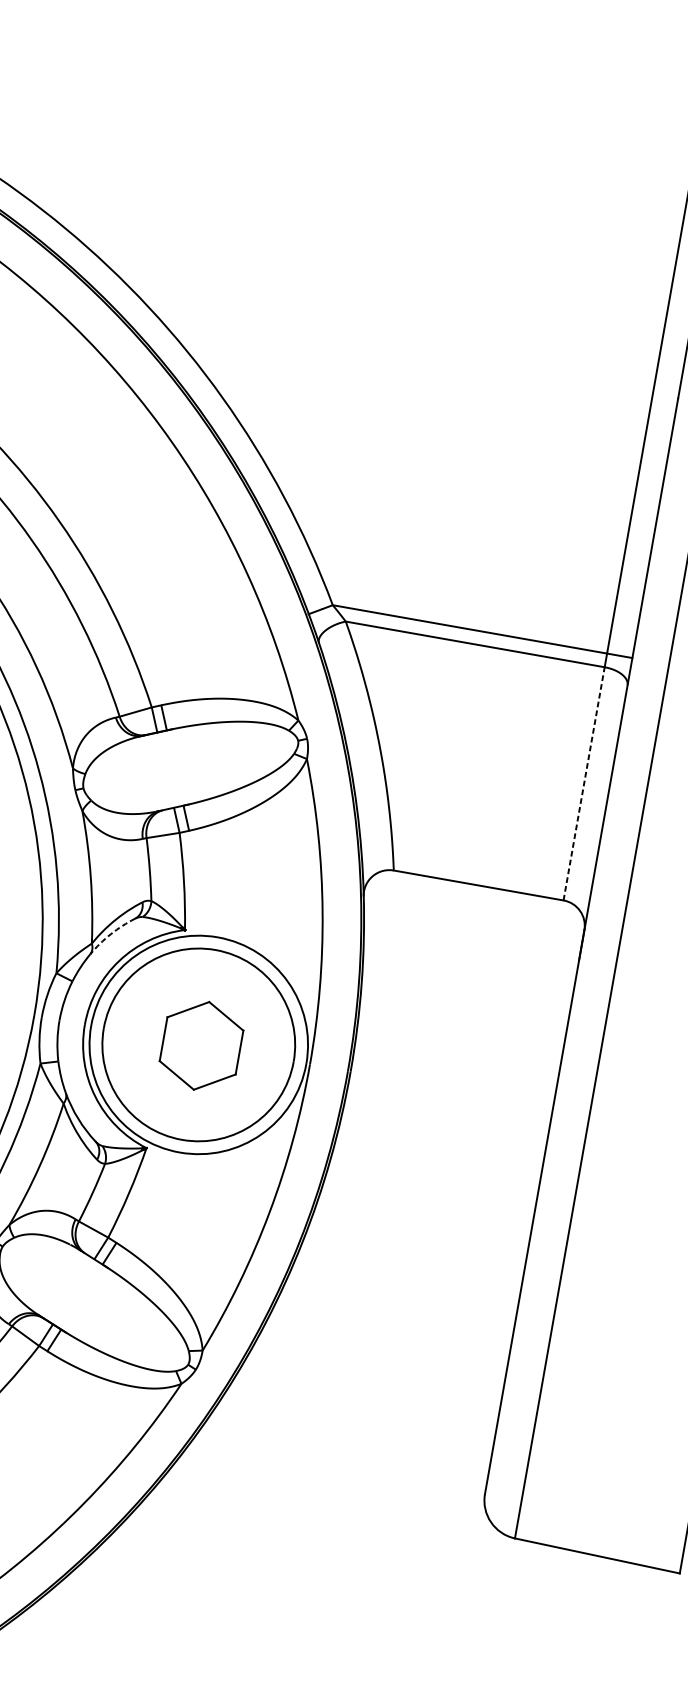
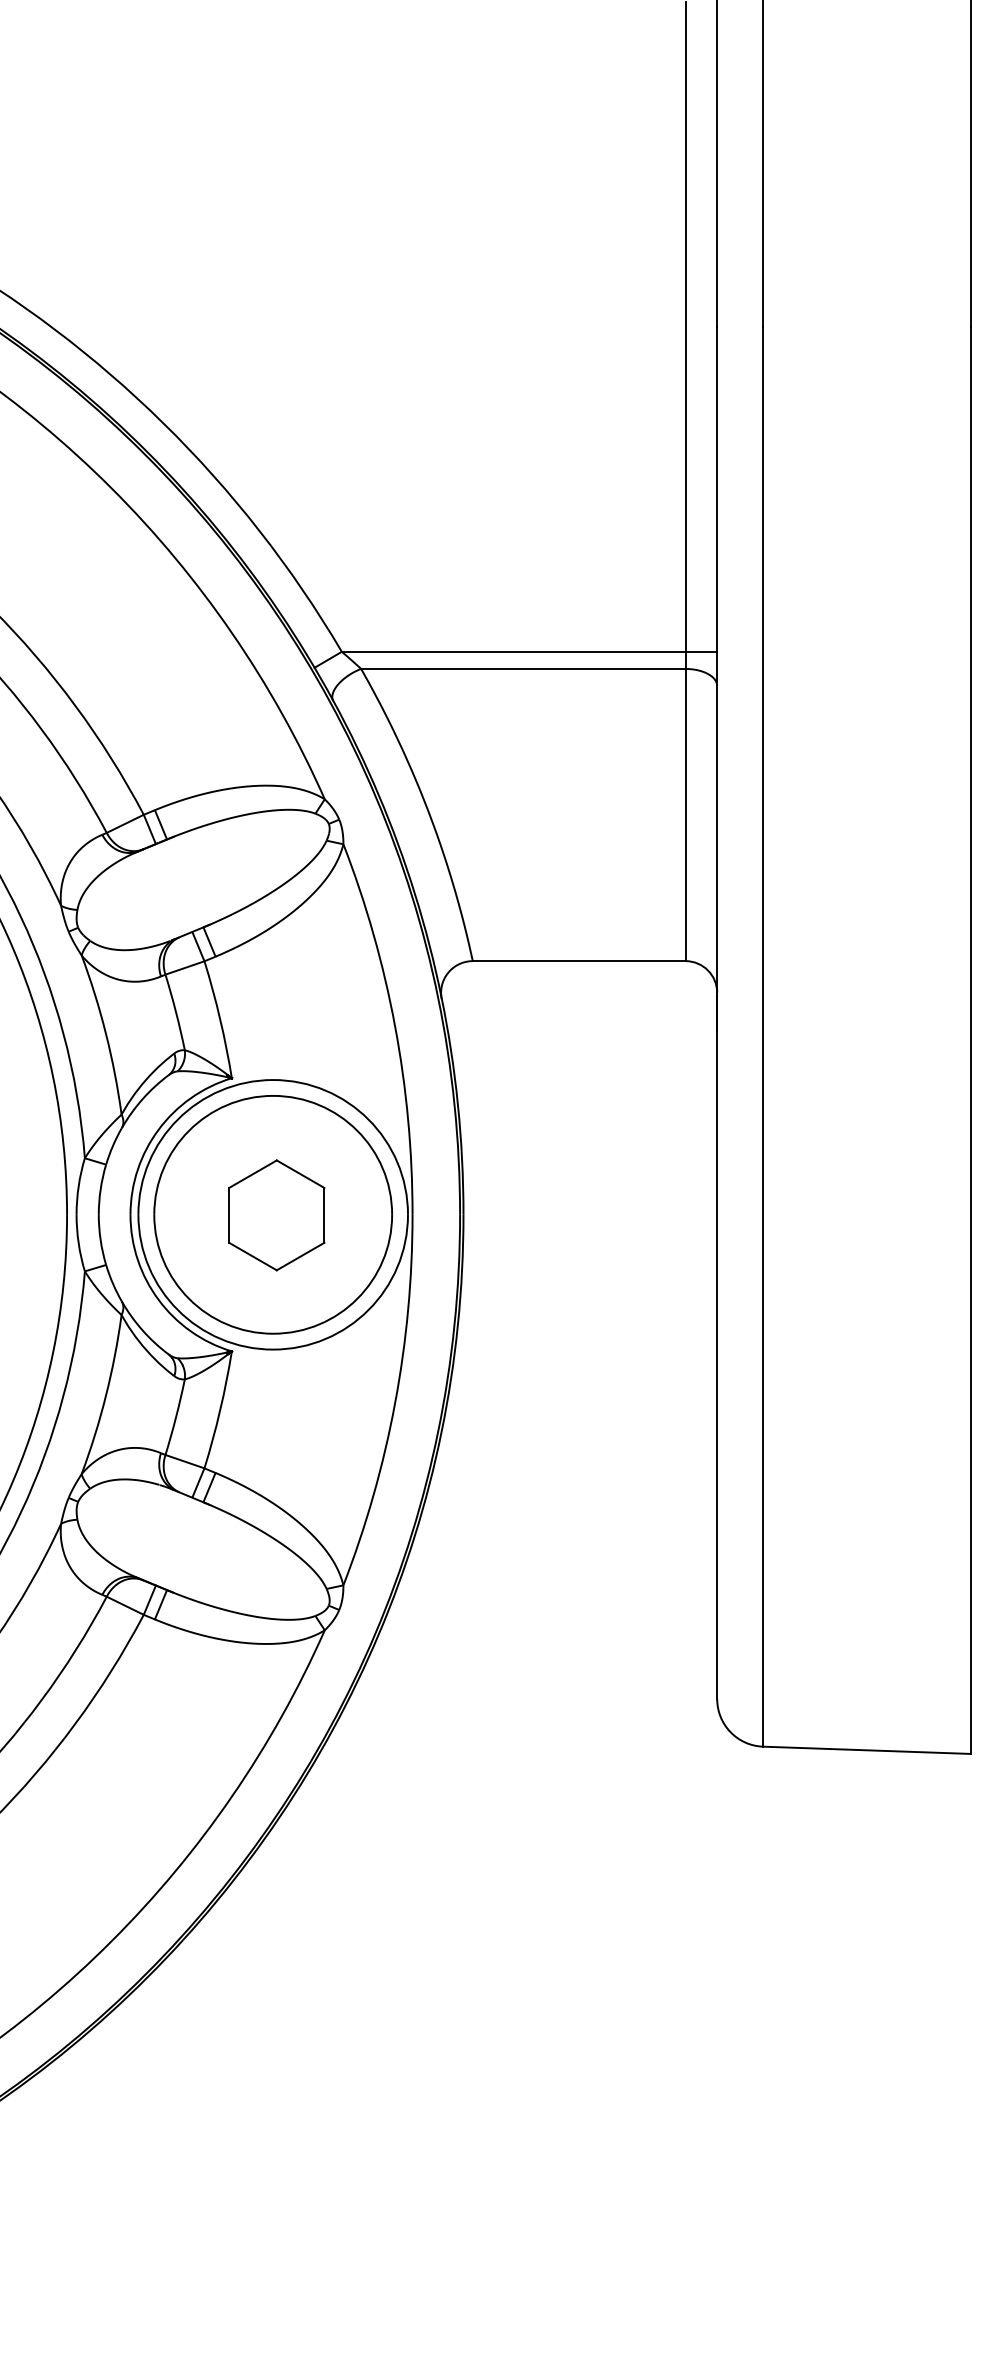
line: (584, 783) -> (685, 814), dashed -> solid
arc: (110, 934) -> (142, 1099), dashed -> solid

